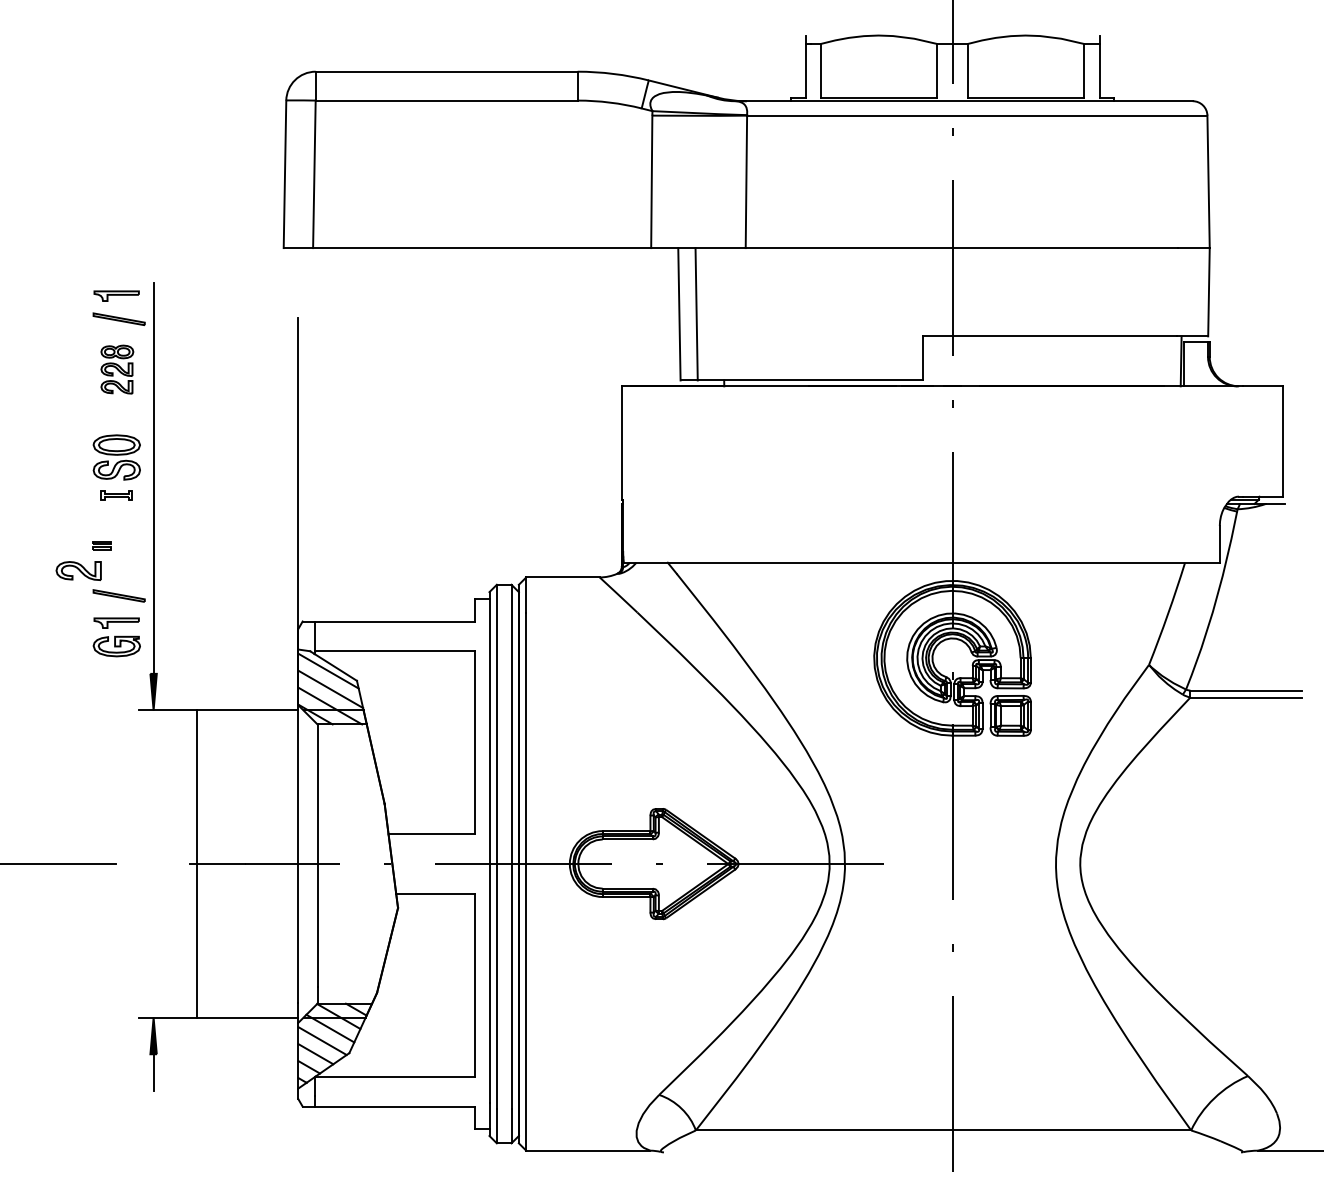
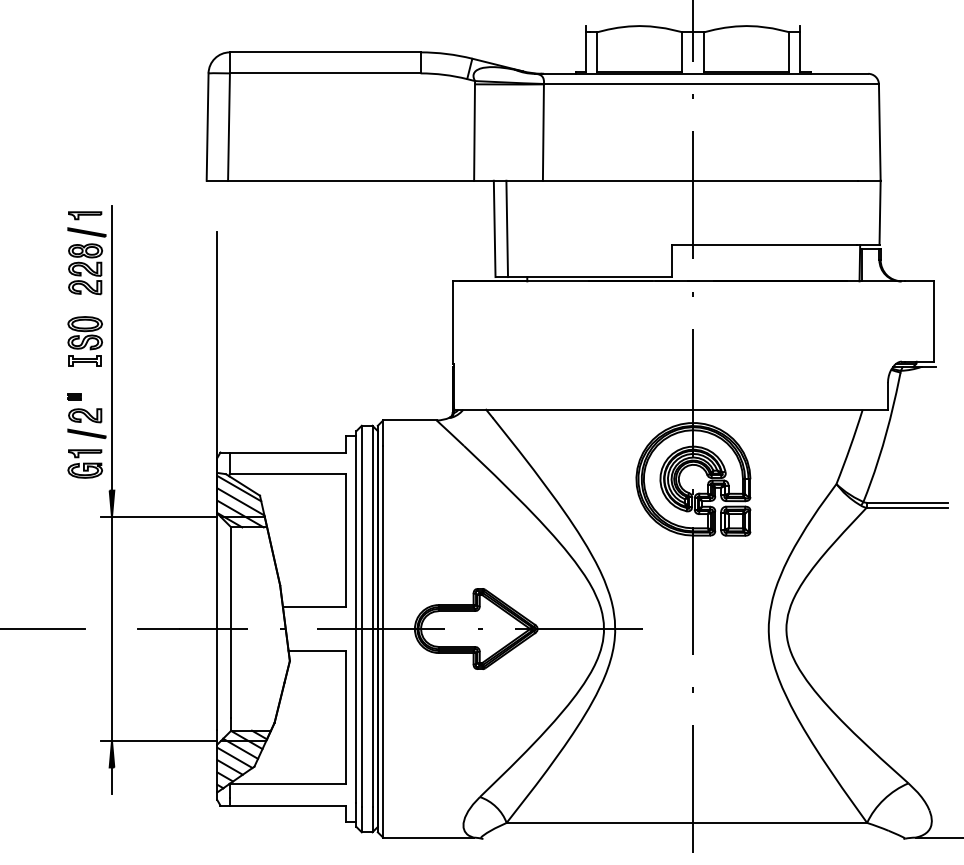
part: (117, 369) -> (85, 269), size x1.43
part: (116, 495) -> (84, 360), size x1.43
part: (78, 570) -> (84, 415), moved
line: (196, 863) -> (111, 628), moved

